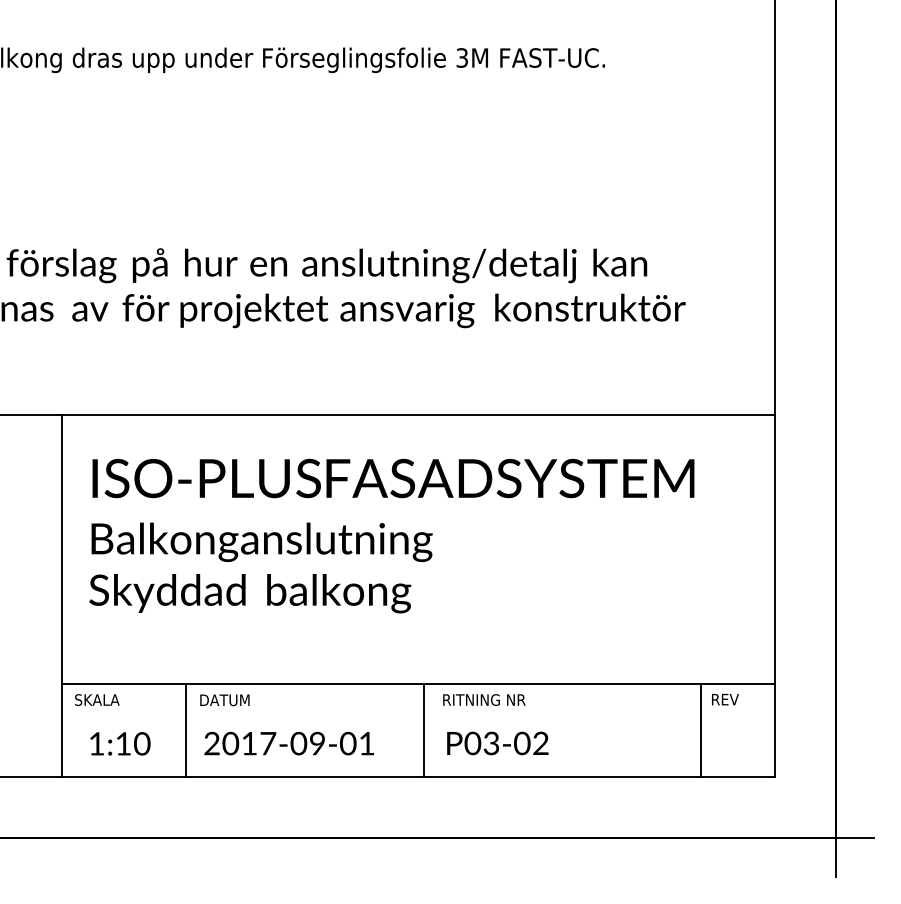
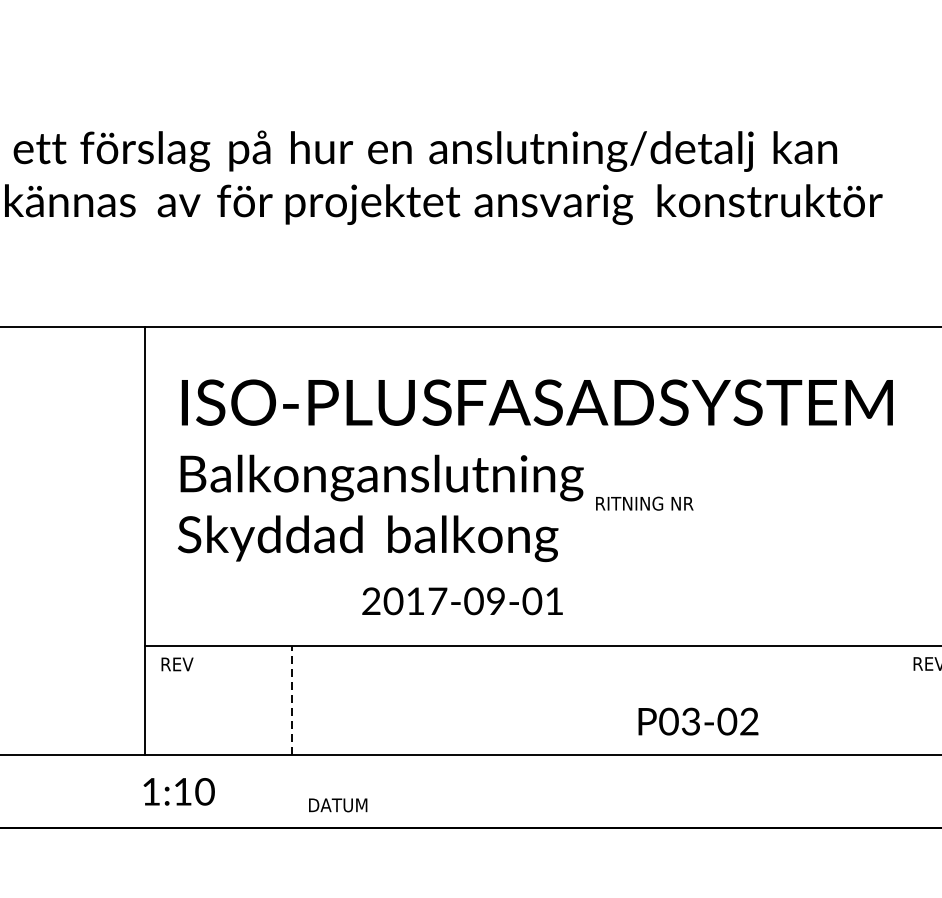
text: (97, 699) -> (187, 663), SKALA -> REV
text: (484, 699) -> (644, 503), moved
text: (224, 700) -> (337, 805), moved
line: (185, 730) -> (291, 700), solid -> dashed
line: (424, 730) -> (574, 700), removed
line: (700, 730) -> (900, 700), removed
text: (120, 743) -> (179, 791), moved
text: (288, 743) -> (461, 601), moved
text: (497, 743) -> (698, 721), moved

